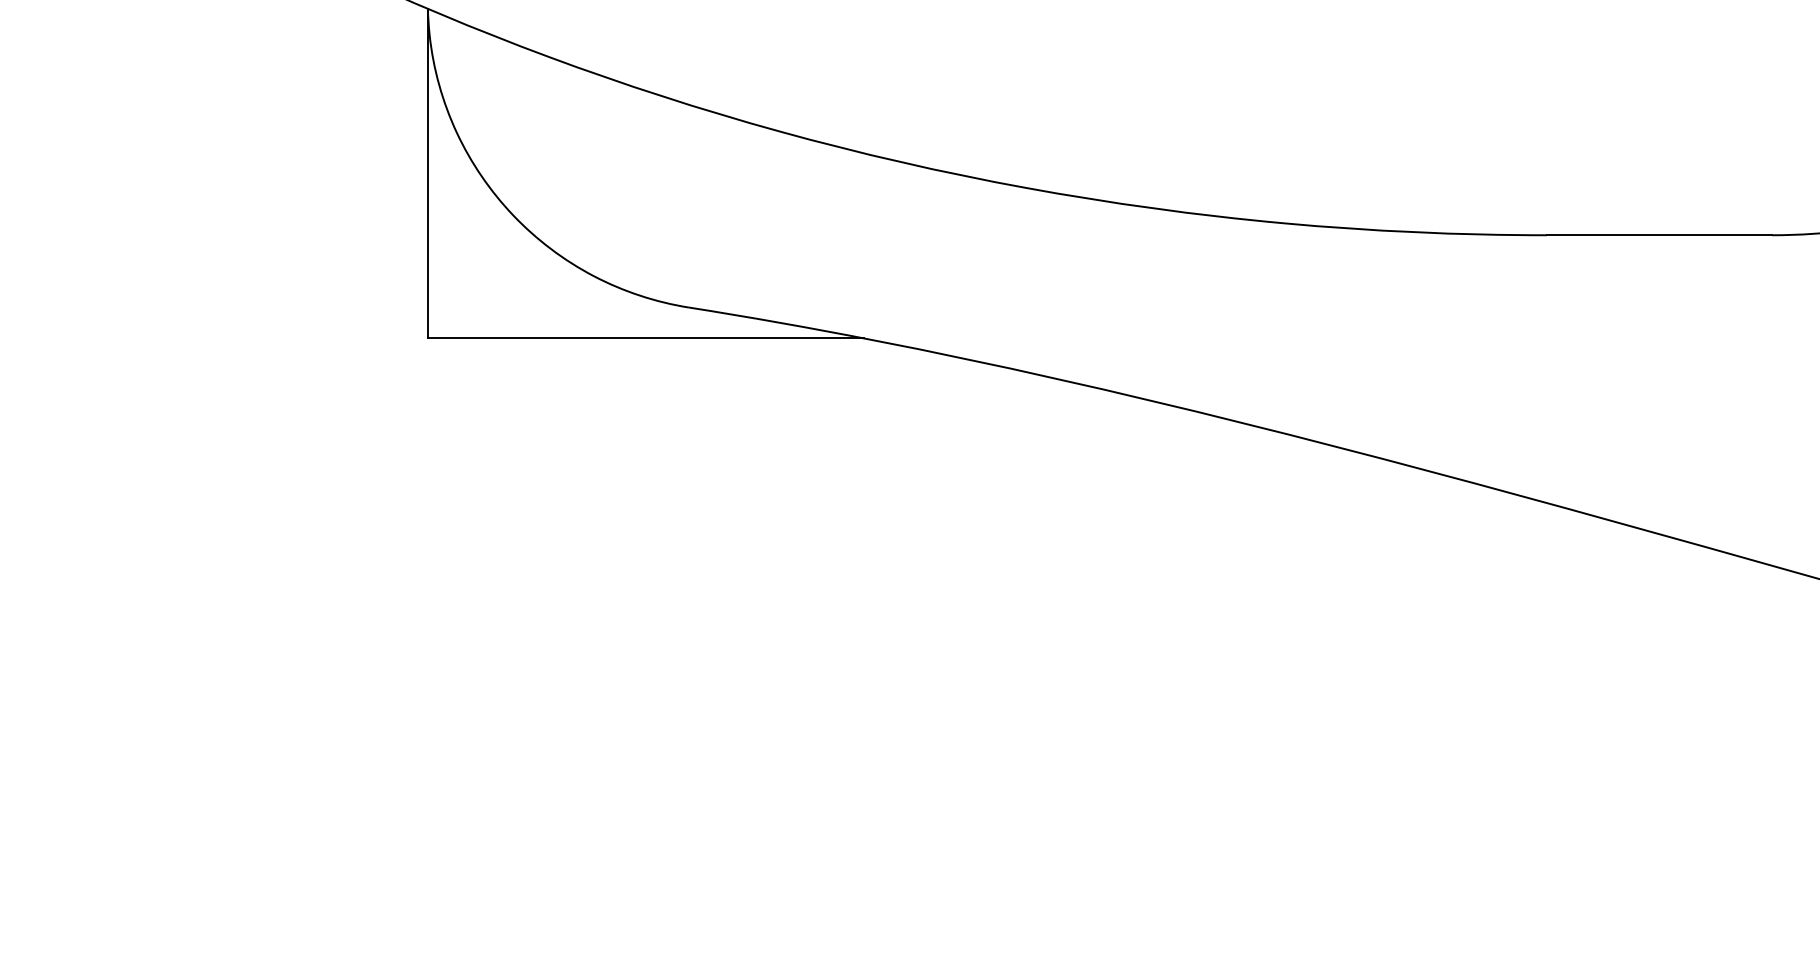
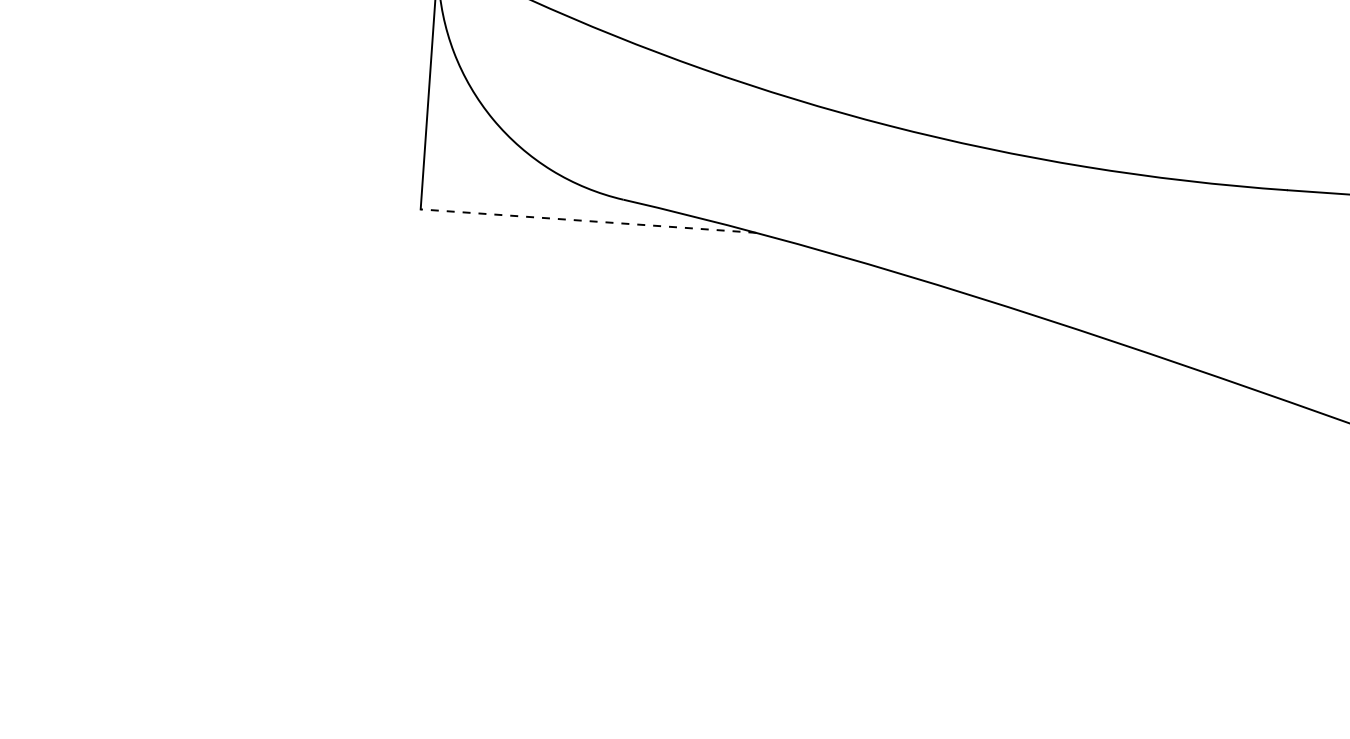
line: (645, 338) -> (588, 221), solid -> dashed

